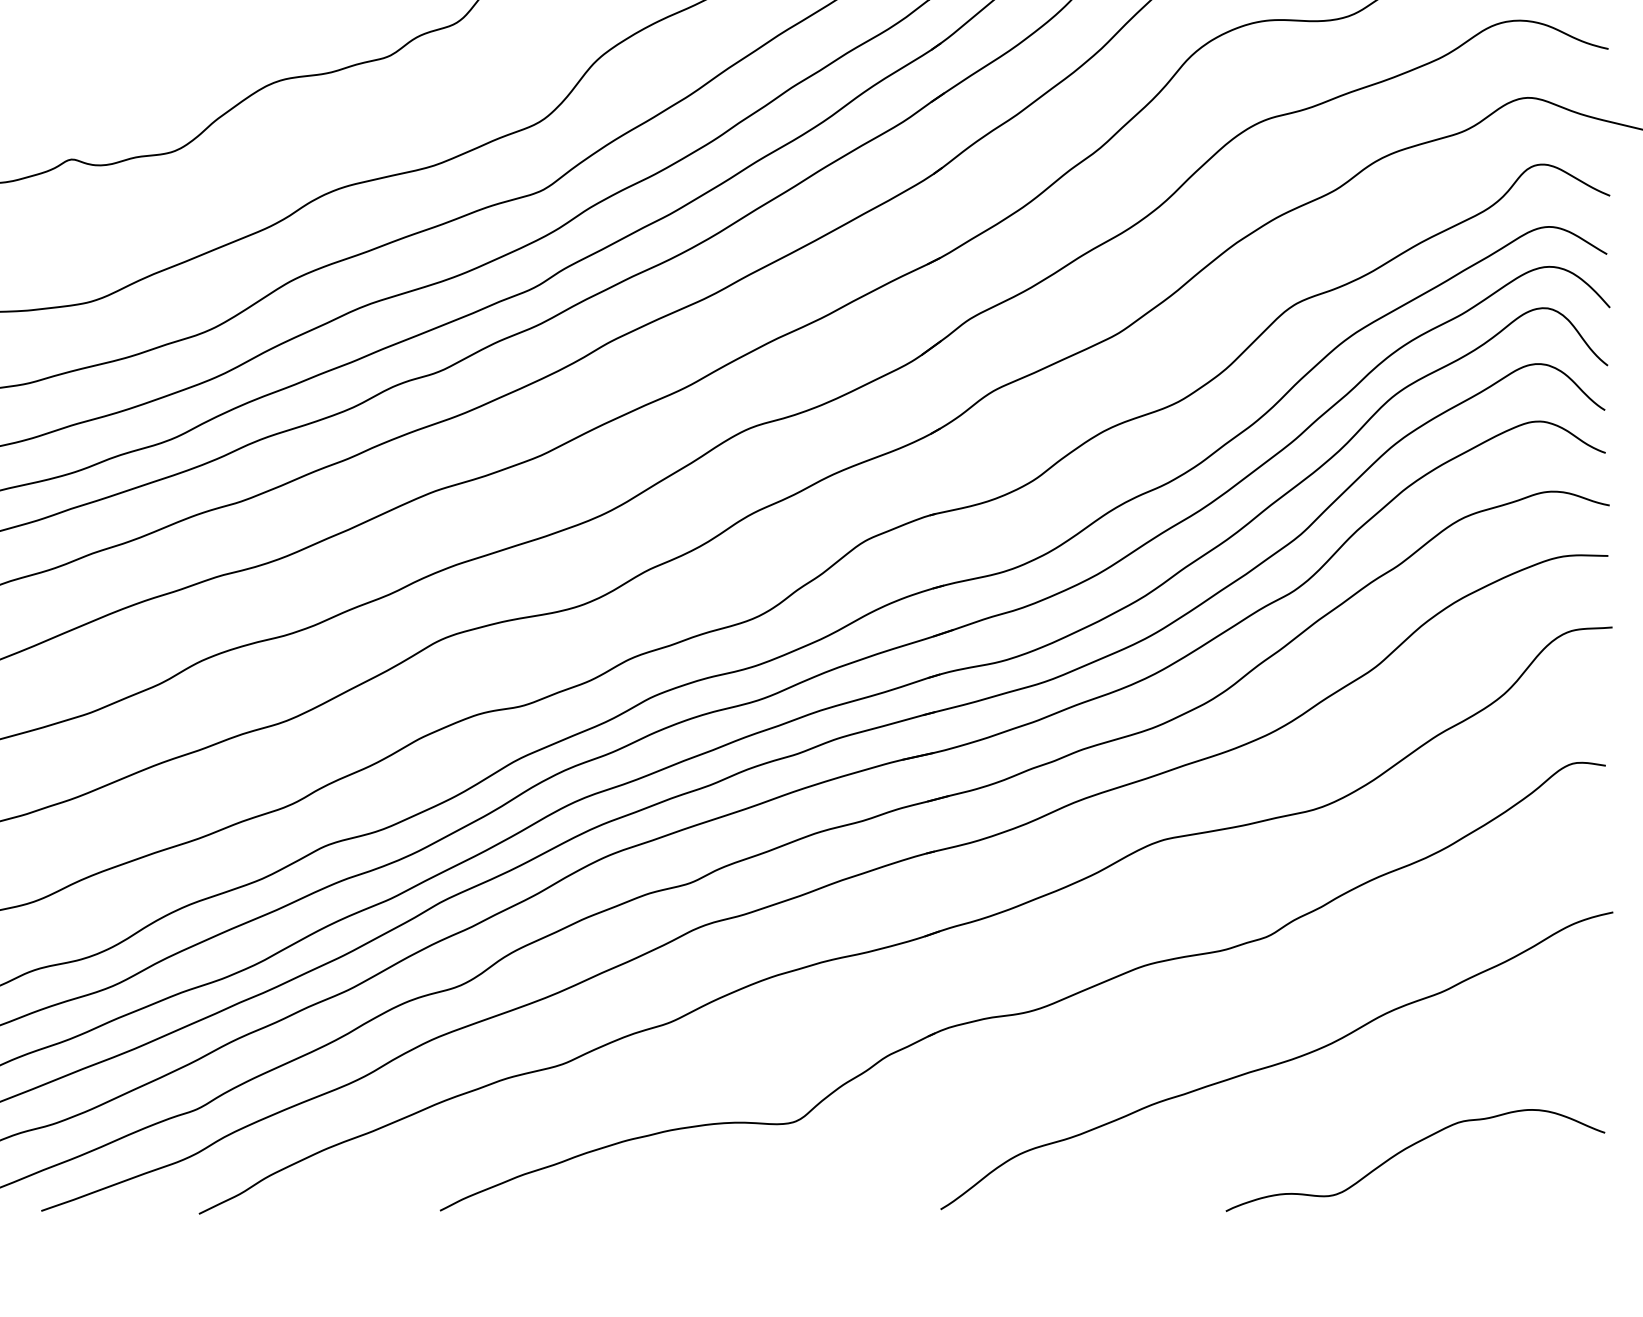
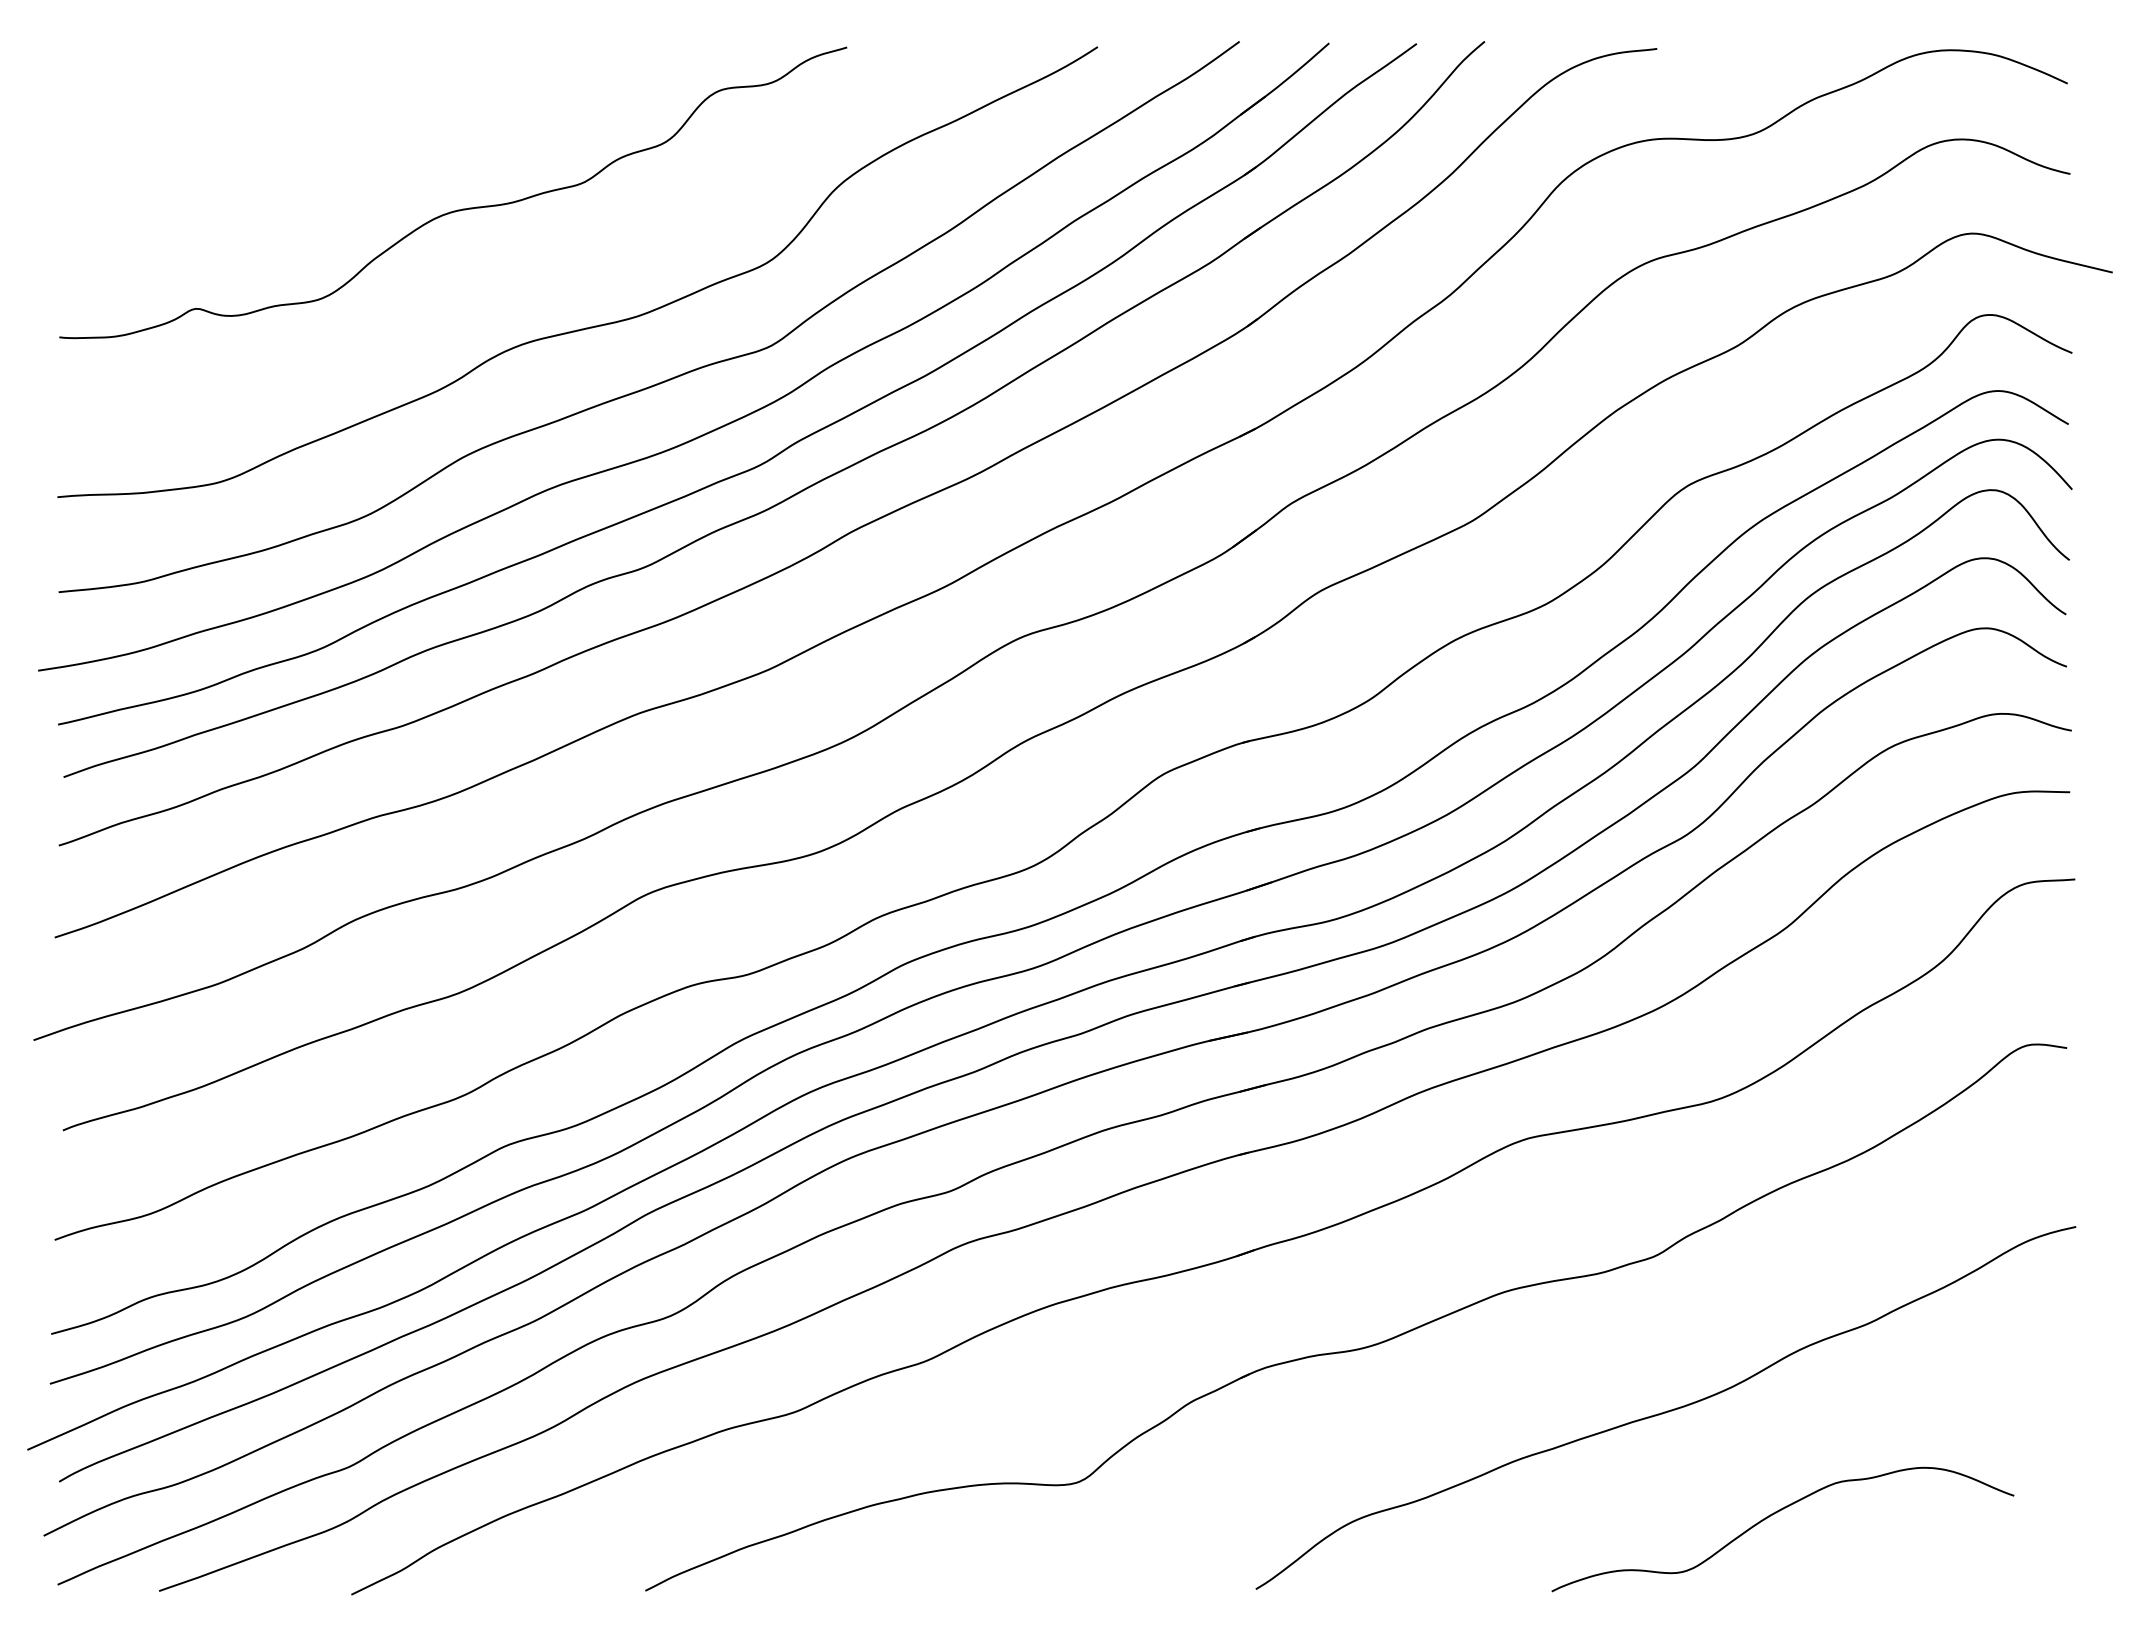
curve: (1408, 1148) -> (1774, 1514), moved

